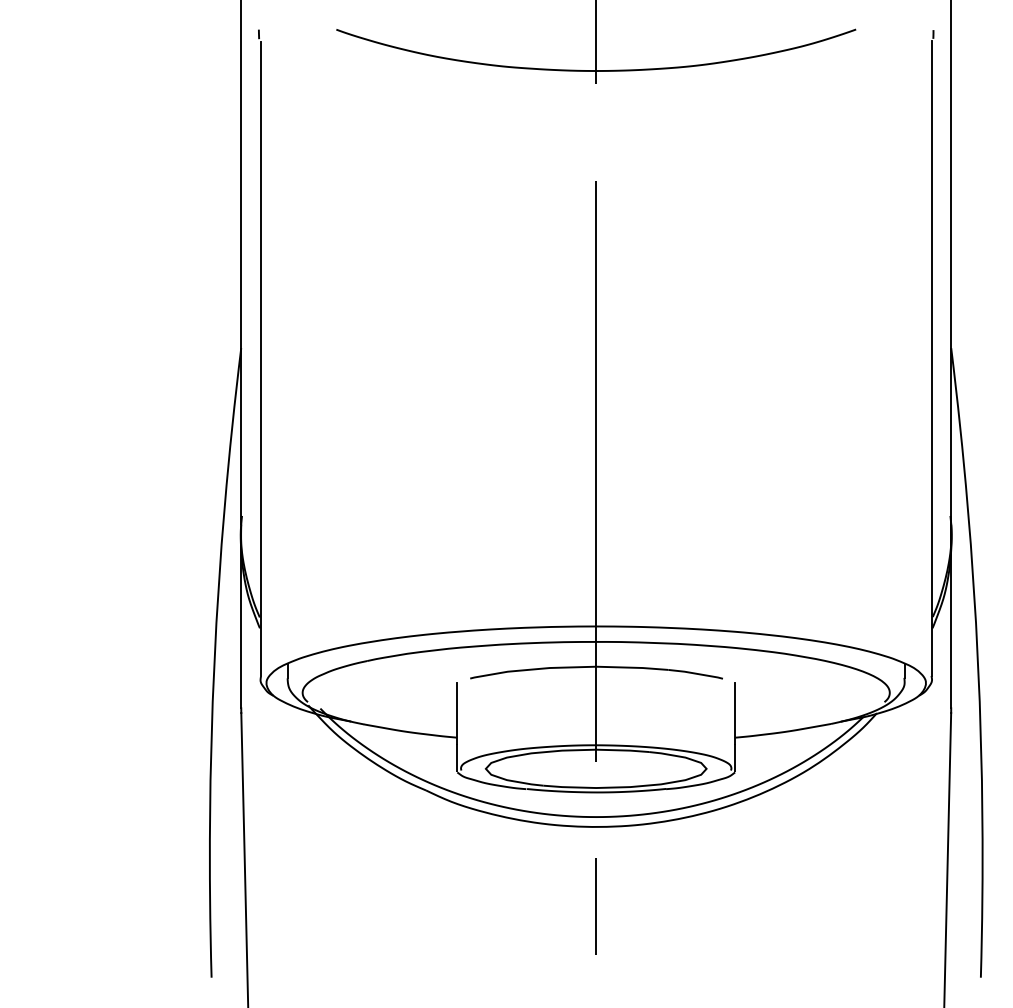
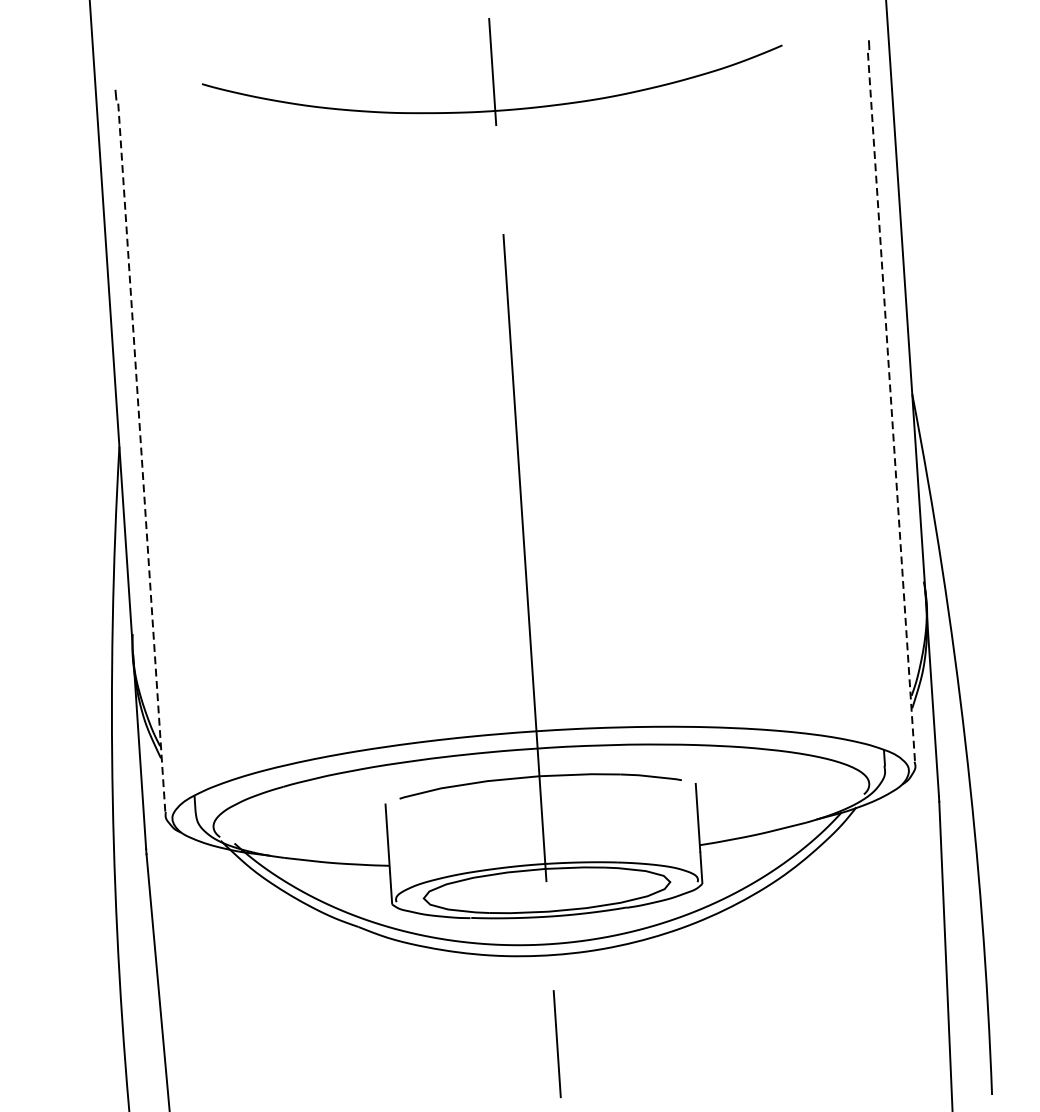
line: (260, 358) -> (141, 456), solid -> dashed
line: (931, 359) -> (891, 408), solid -> dashed

